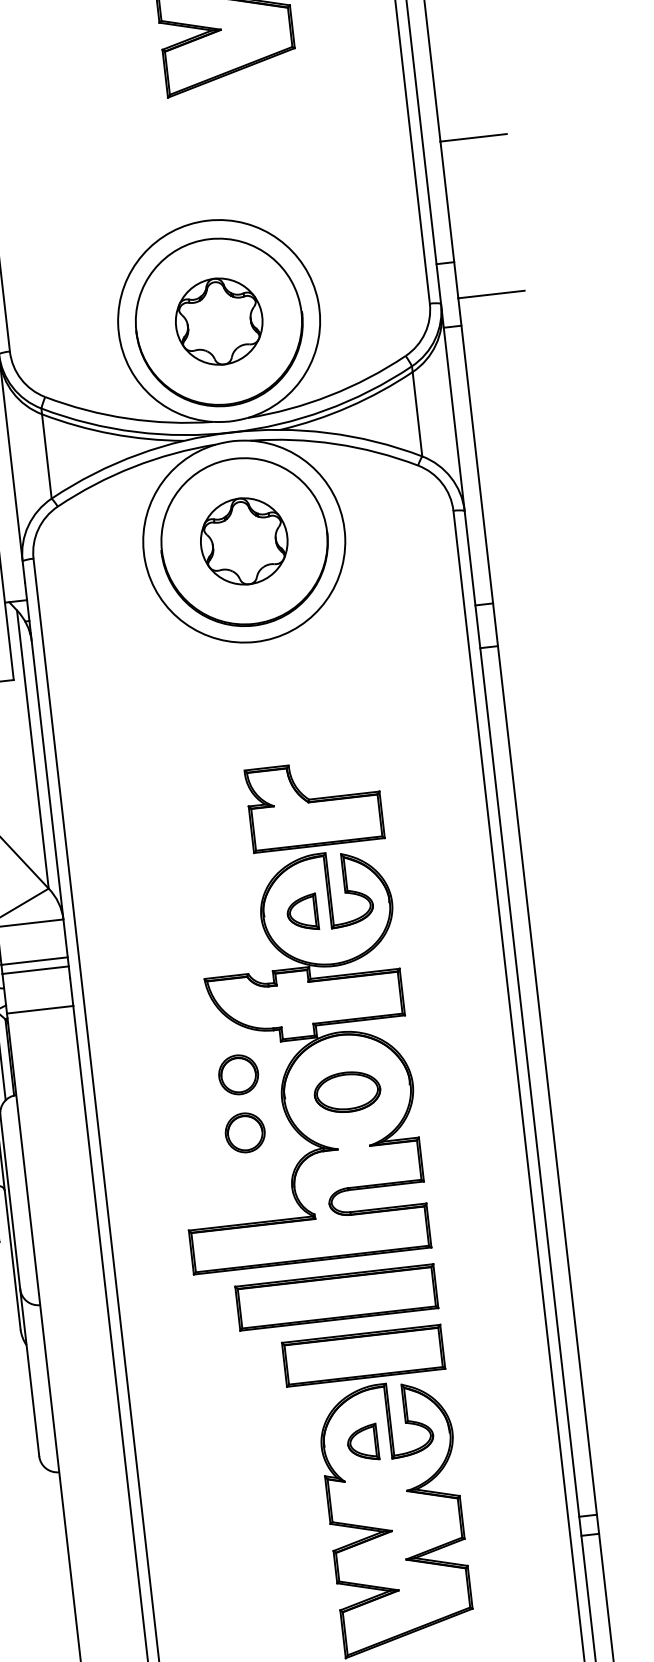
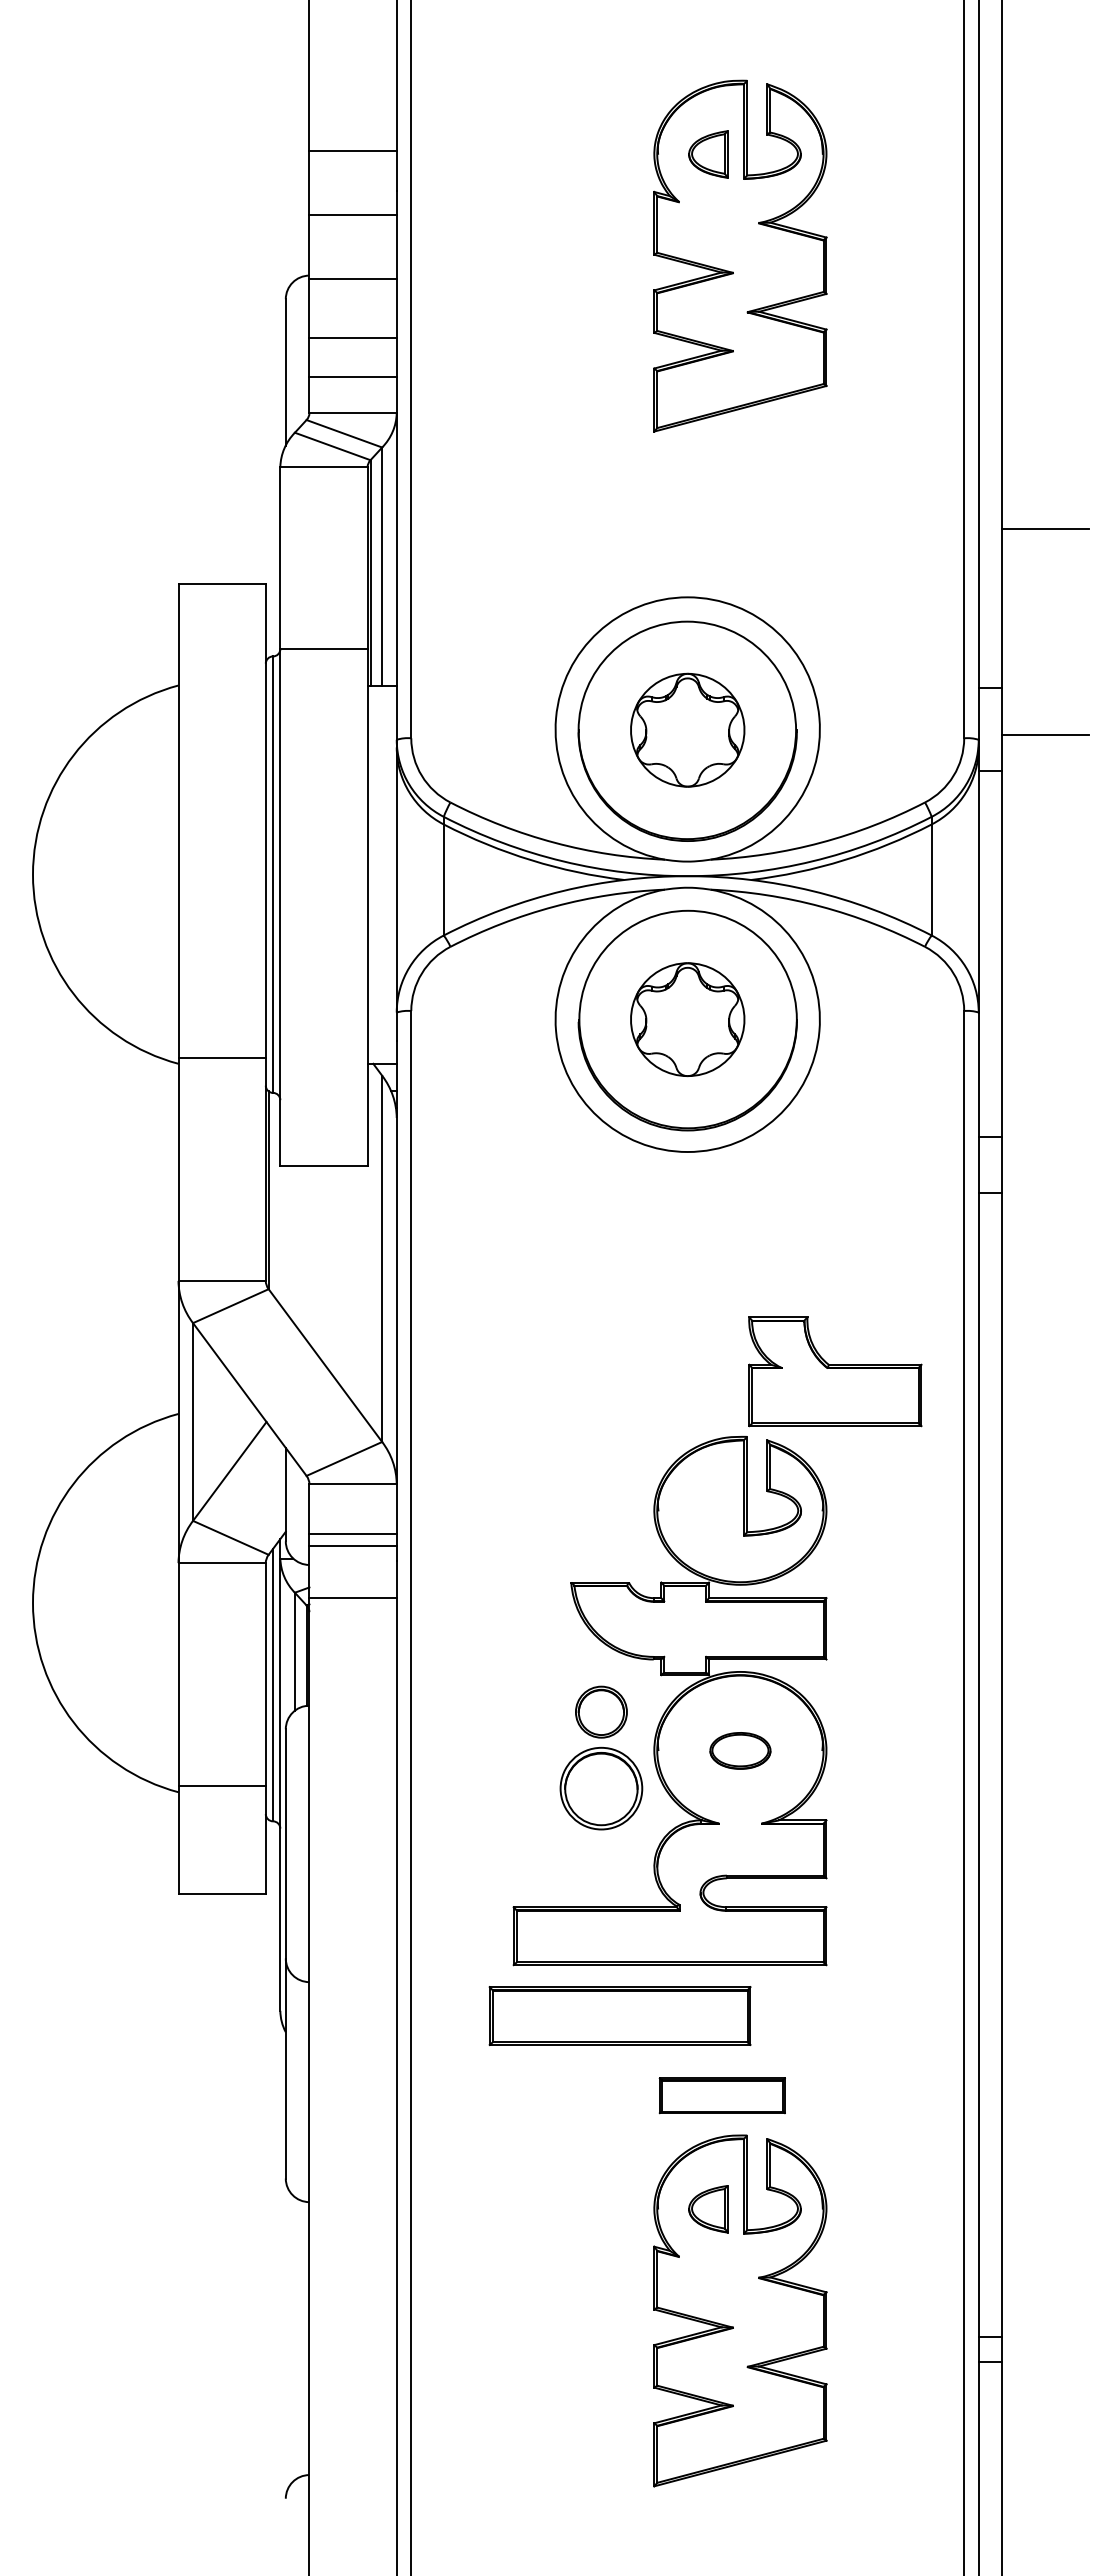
part: (314, 804) -> (835, 1371), moved
part: (302, 913) -> (708, 1511), removed
part: (347, 1091) -> (740, 1750), size x0.7
part: (245, 1132) -> (601, 1788), size x1.6
part: (336, 1297) -> (619, 2015), moved
part: (363, 1355) -> (722, 2095), size x0.6

